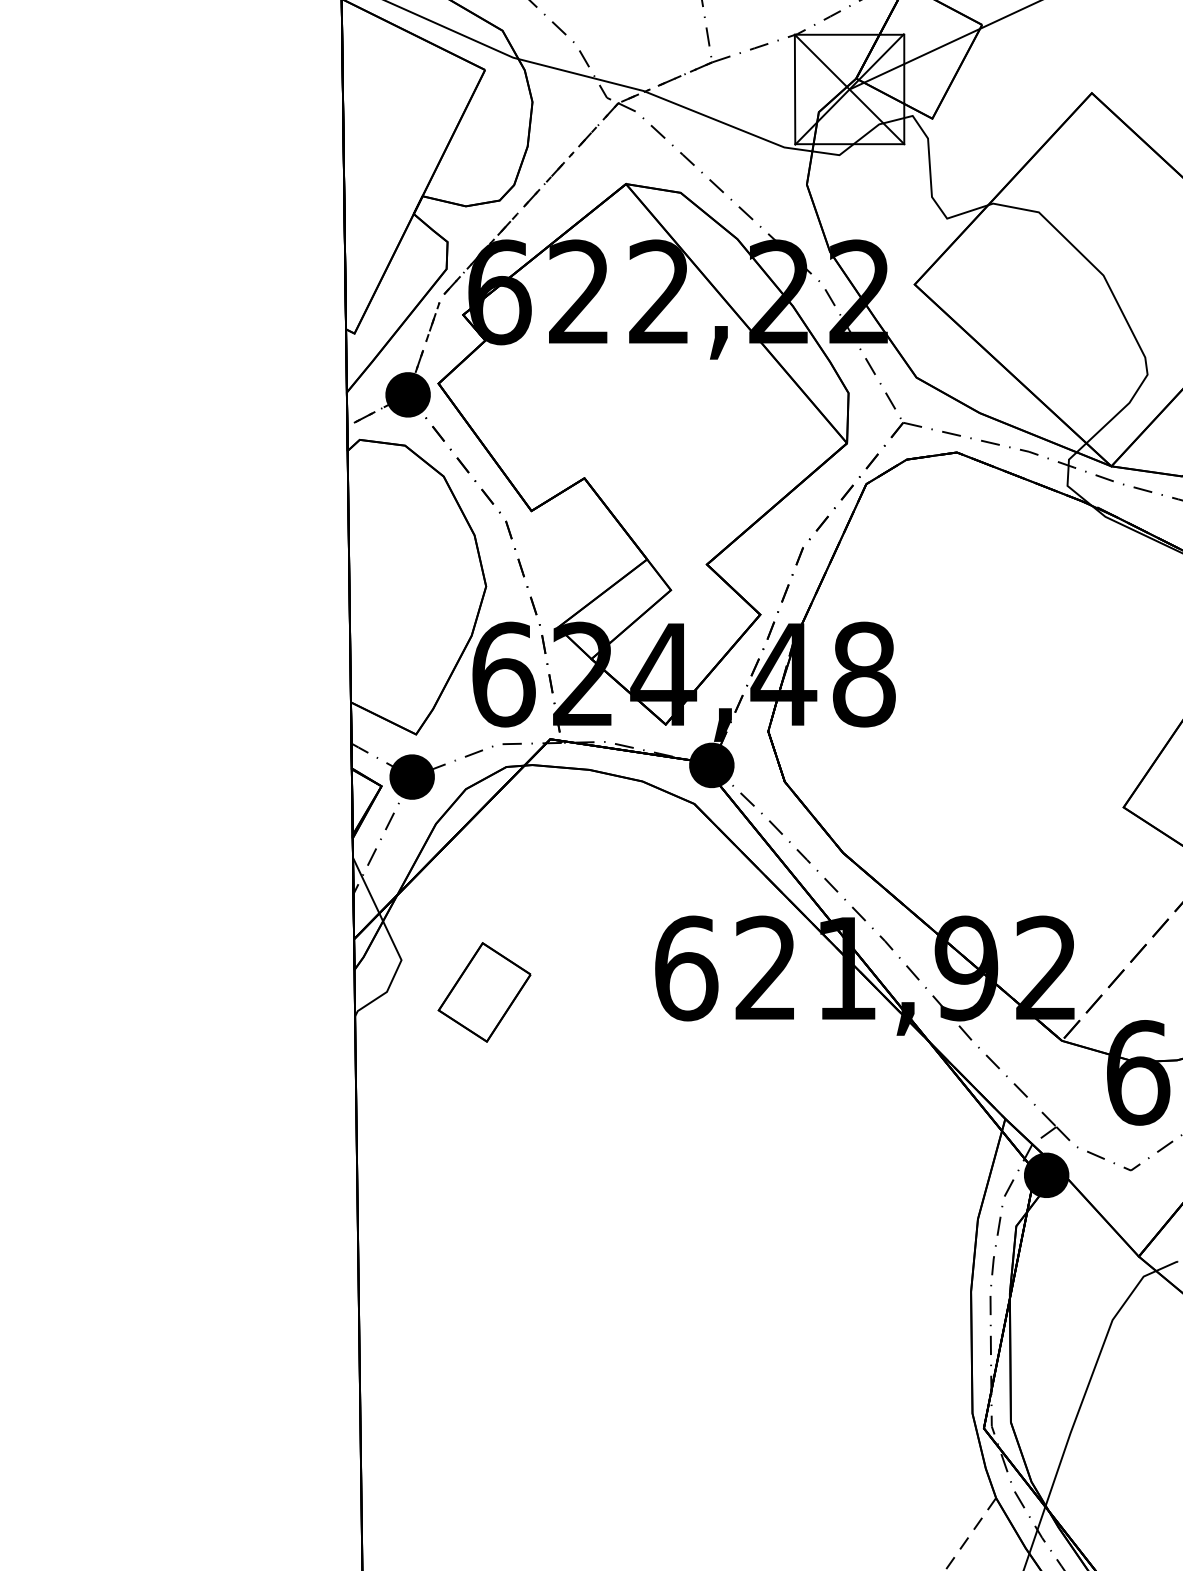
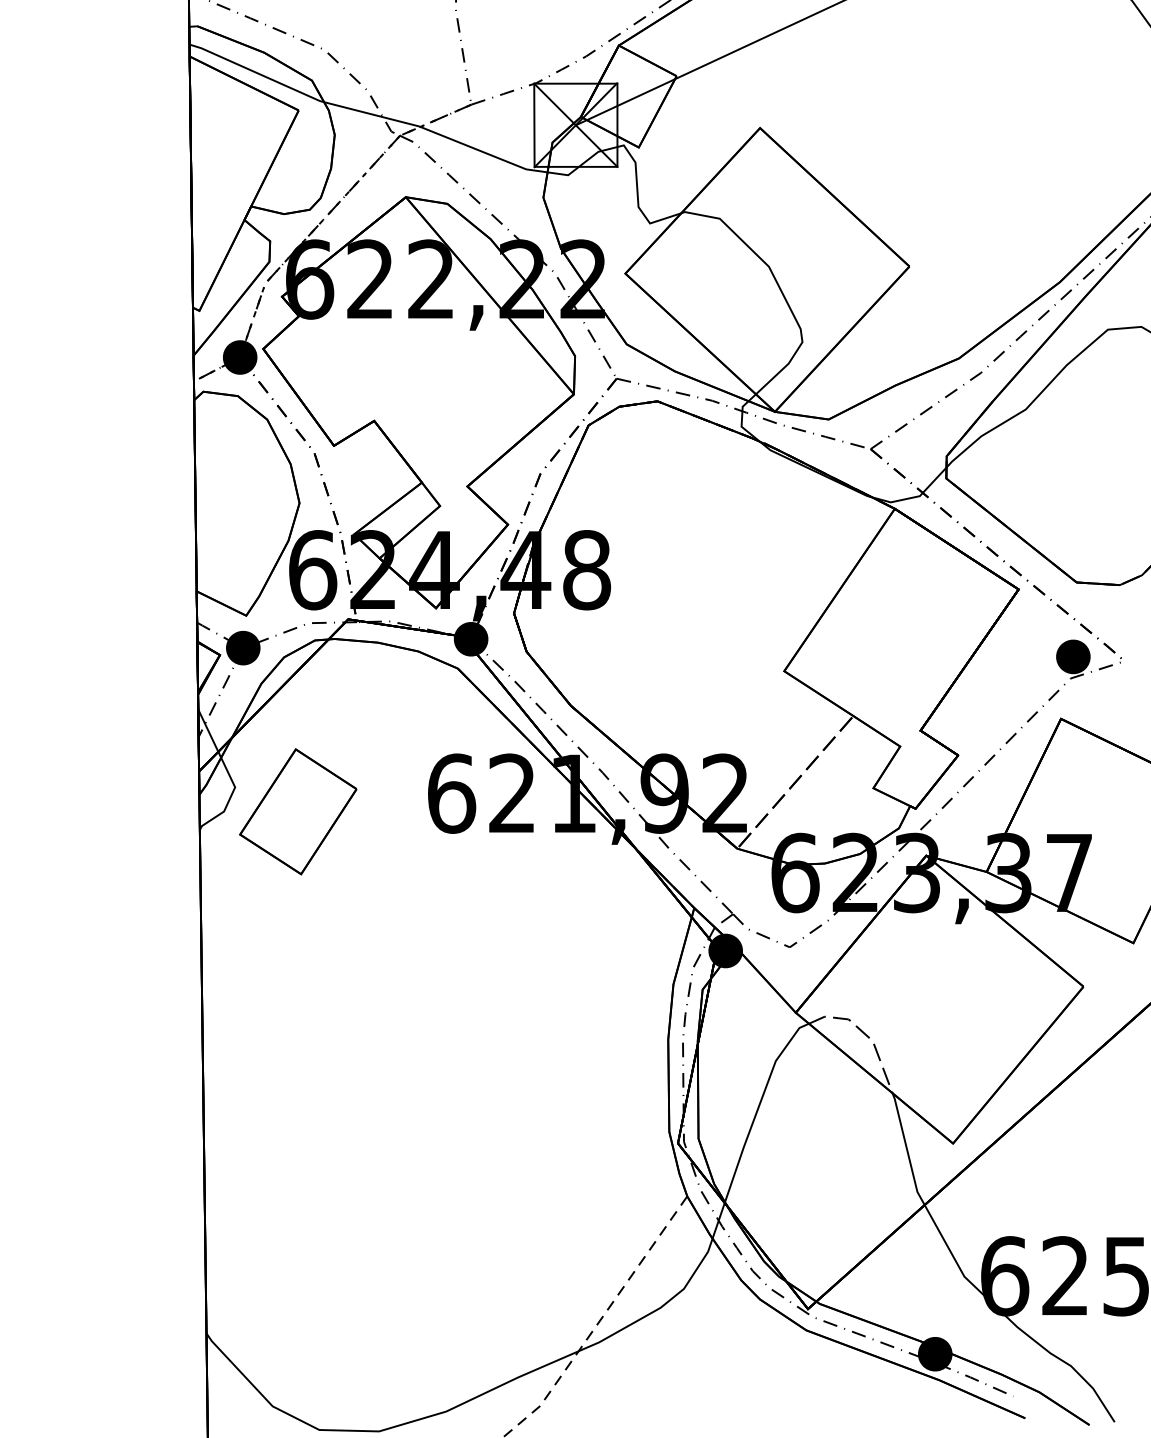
part: (484, 991) -> (298, 811), size x1.67

